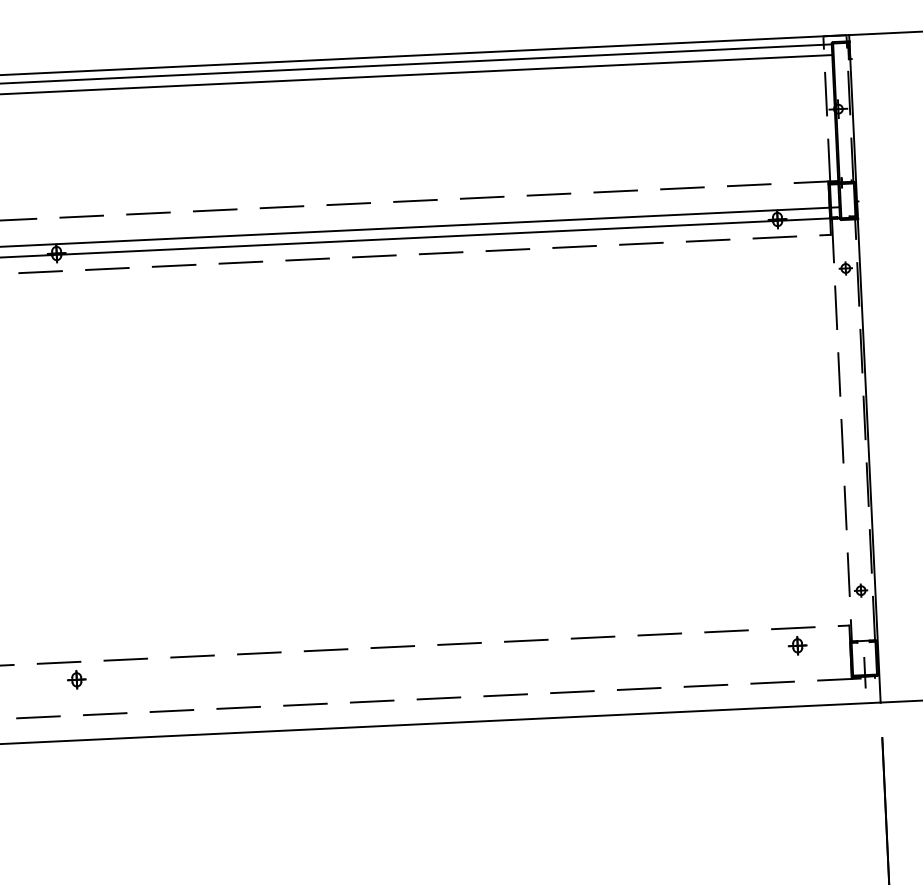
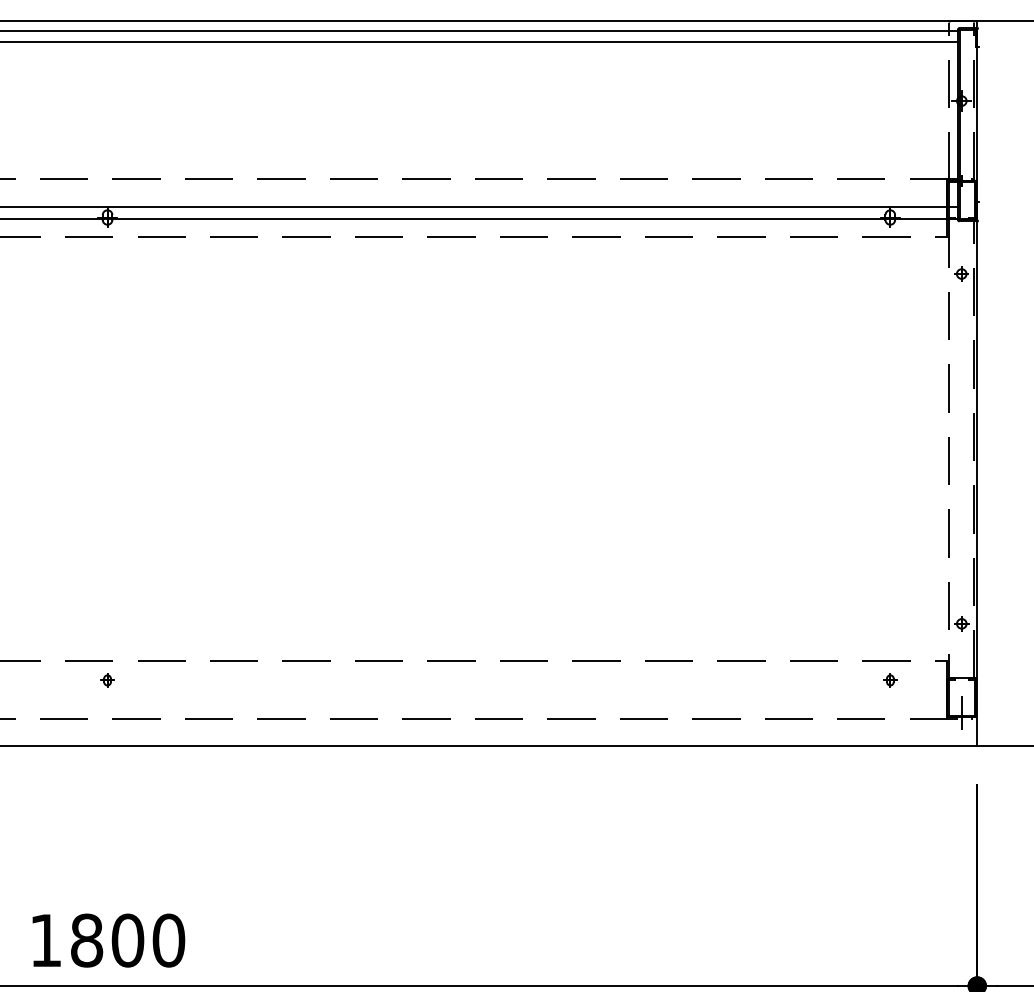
part: (797, 645) -> (890, 680), size x0.7
part: (76, 679) -> (107, 680), size x0.7

